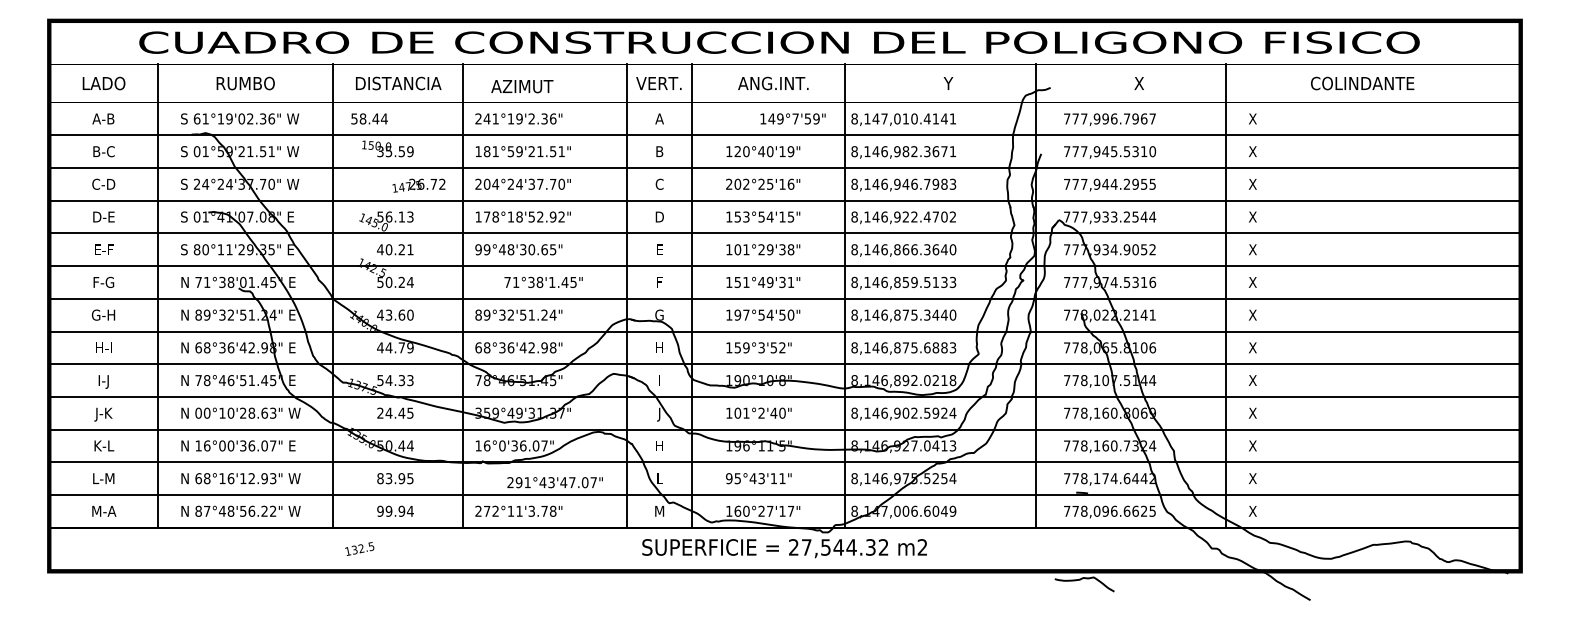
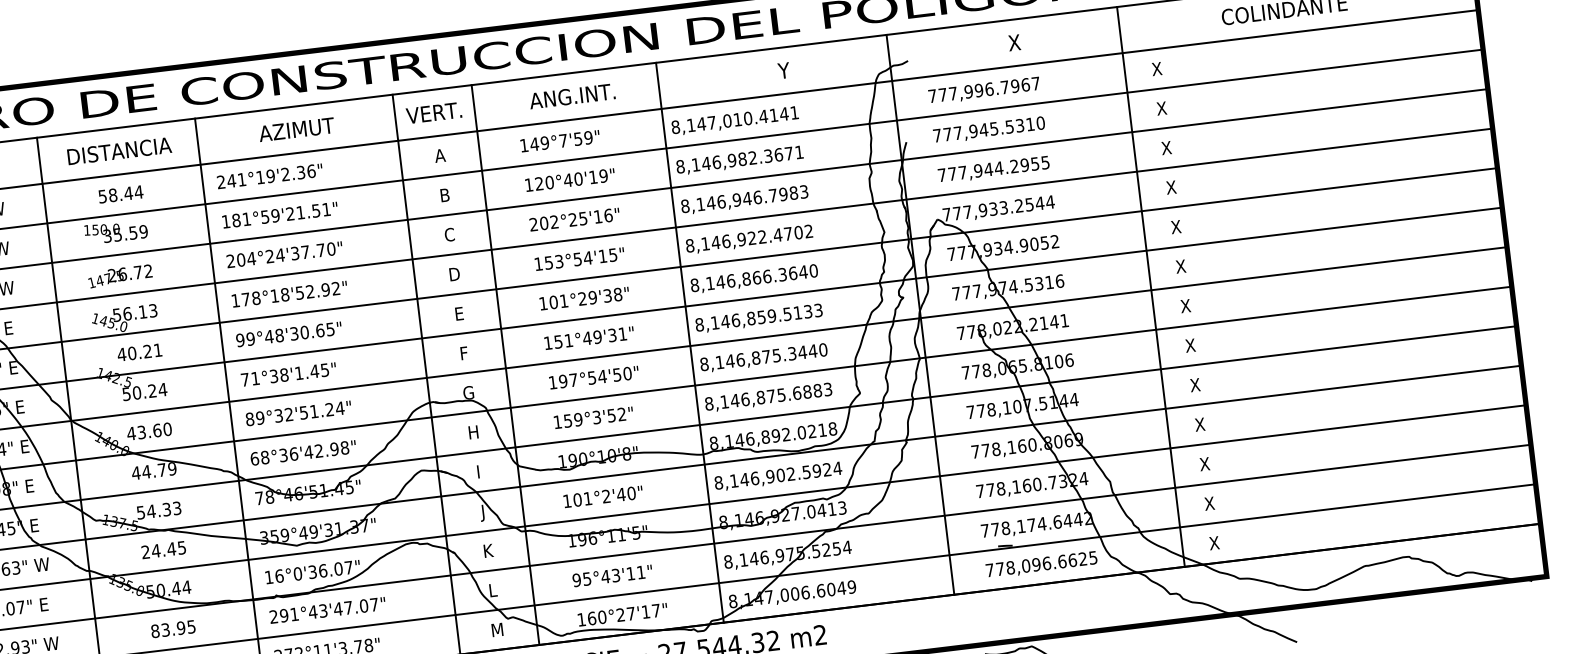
text: (522, 86) -> (296, 129), moved
text: (369, 118) -> (120, 193), moved
text: (792, 118) -> (559, 140), moved
text: (418, 185) -> (119, 276), moved
text: (543, 281) -> (288, 373), moved
text: (659, 445) -> (487, 550), H -> K
text: (554, 482) -> (326, 610), moved

